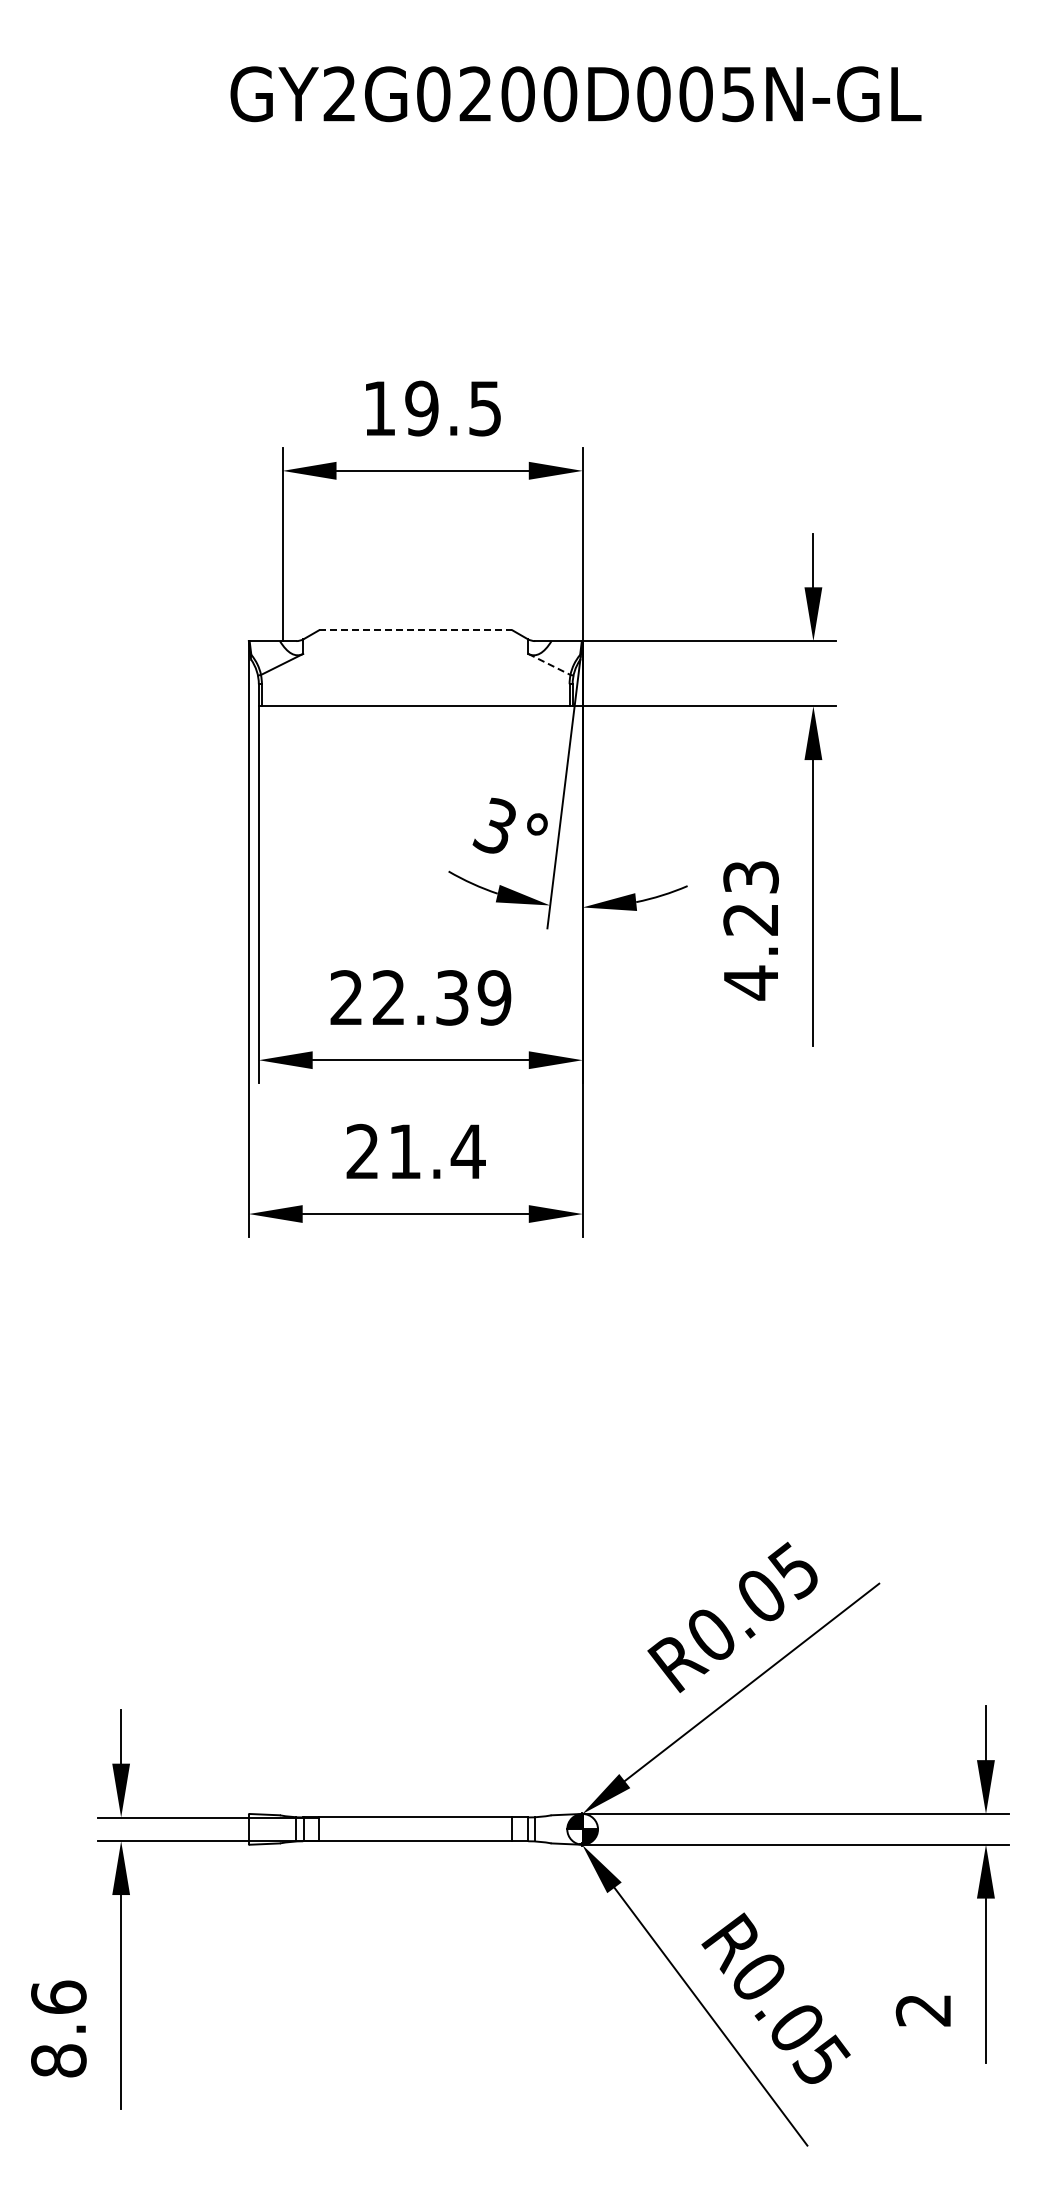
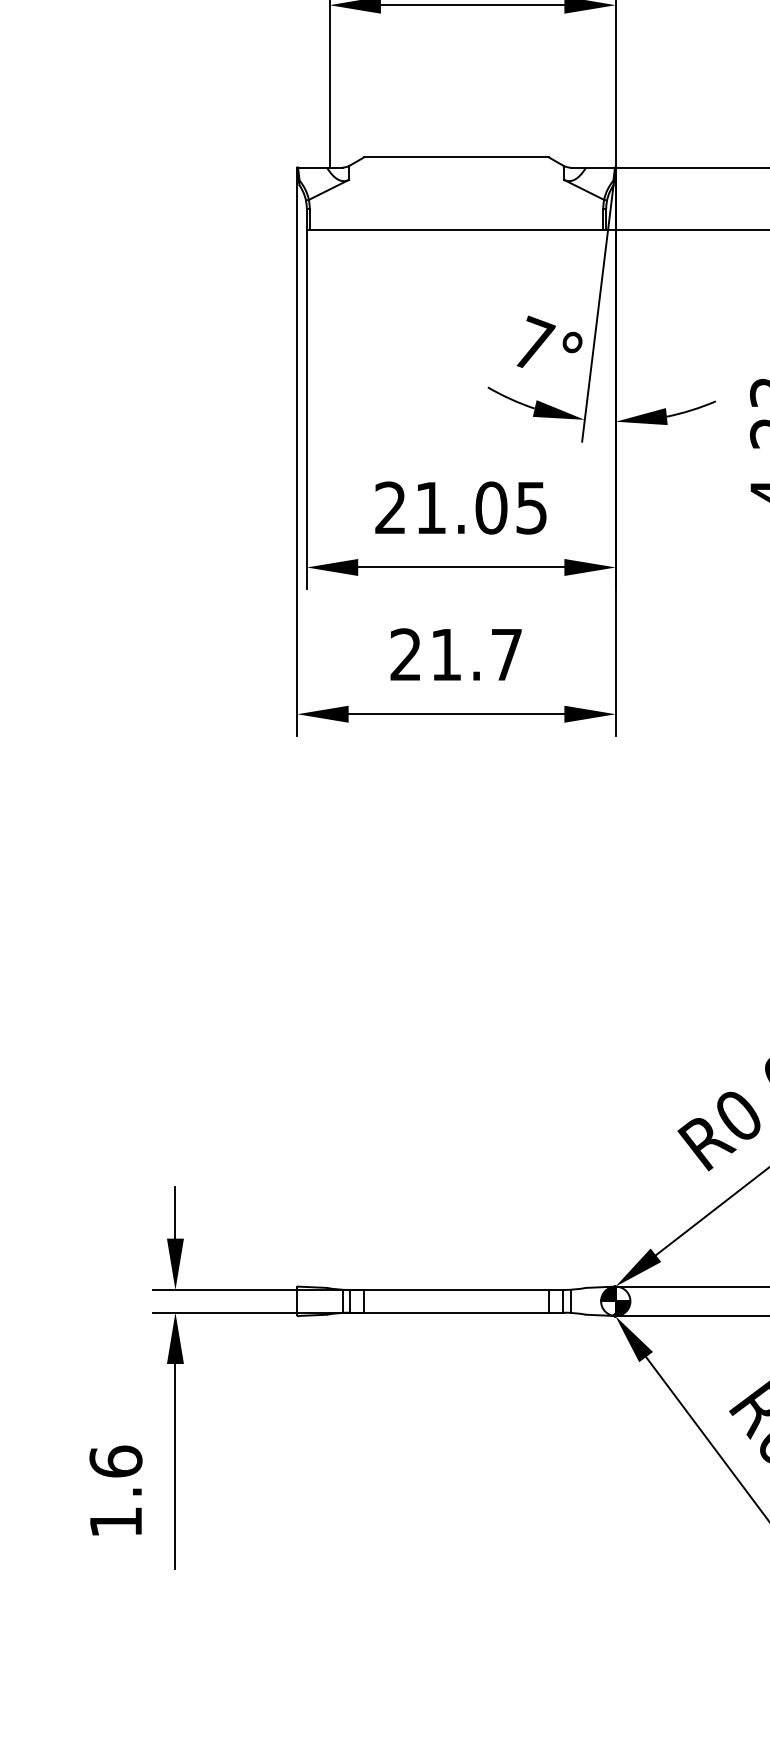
line: (415, 630) -> (456, 157), dashed -> solid
line: (549, 664) -> (584, 189), dashed -> solid
text: (495, 824) -> (532, 342), 3° -> 7°
text: (441, 997) -> (481, 507), 22.39 -> 21.05
text: (467, 1151) -> (505, 654), 21.4 -> 21.7
text: (58, 2060) -> (115, 1521), 8.6 -> 1.6

